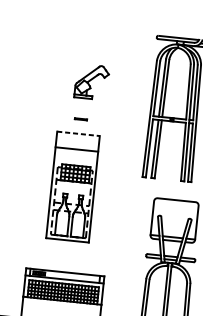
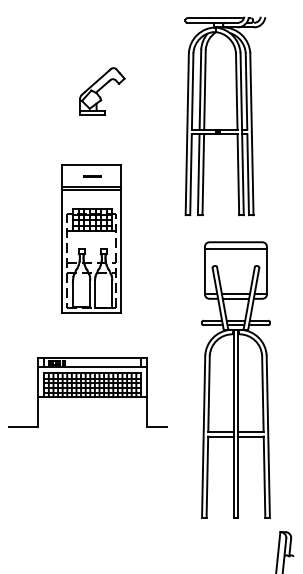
line: (80, 119) -> (92, 176), moved
line: (78, 133) -> (91, 164), dashed -> solid
line: (76, 152) -> (90, 190), added
line: (175, 204) -> (235, 248), added

